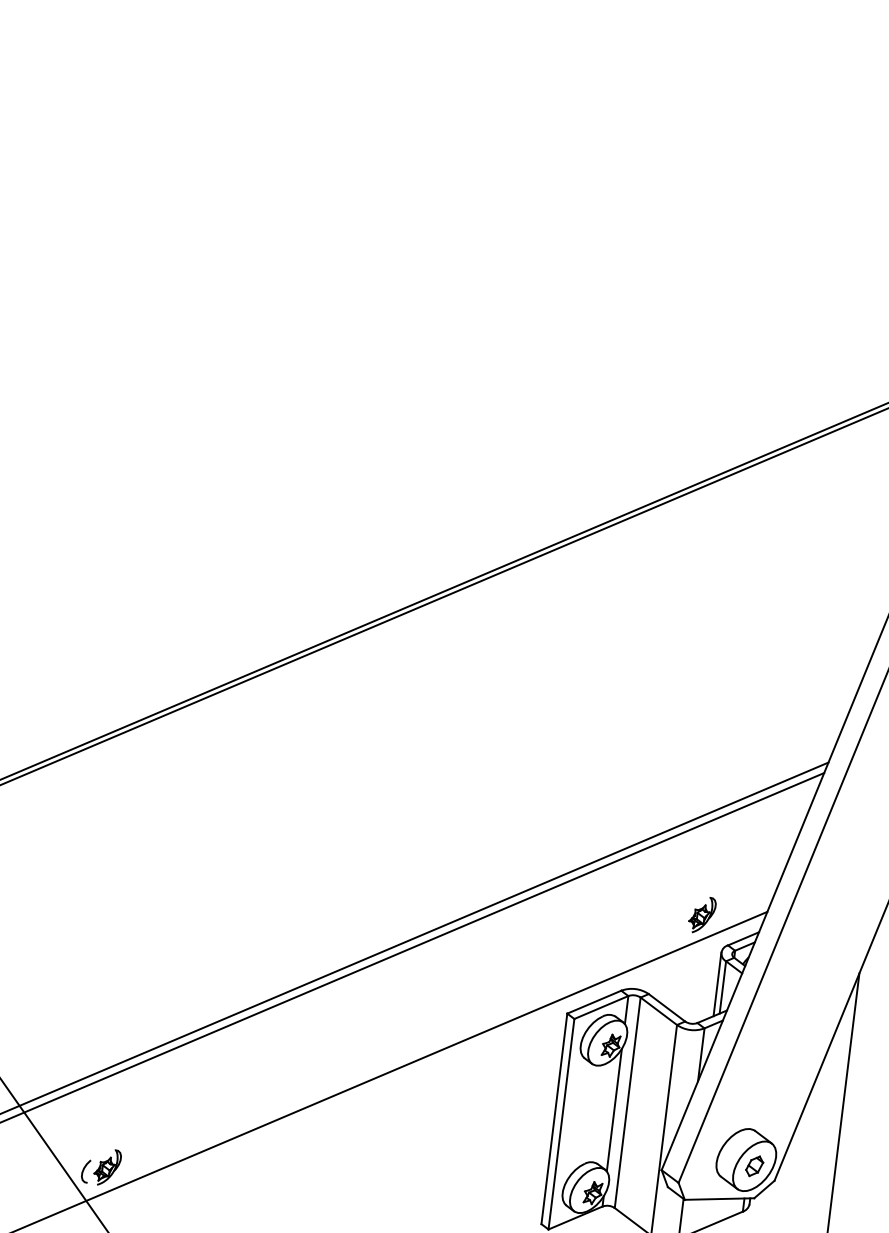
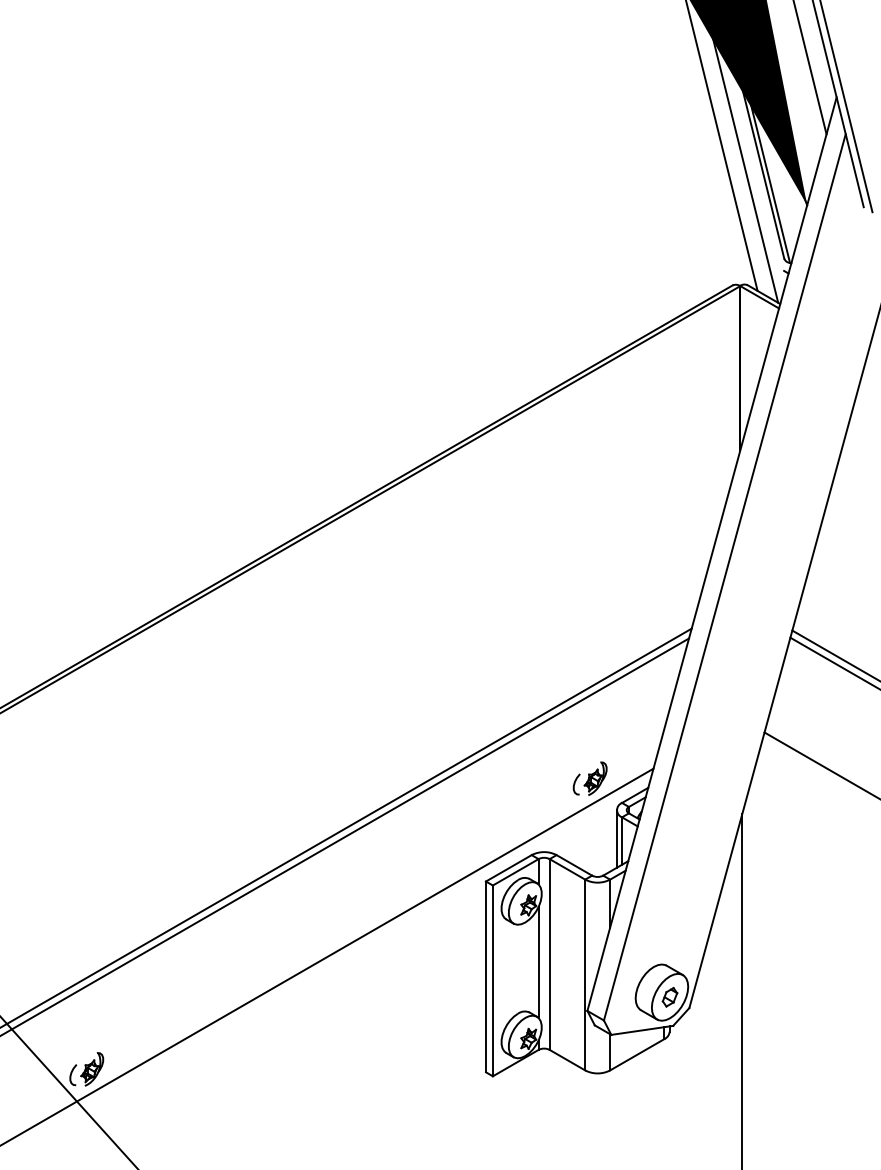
curve: (679, 918) -> (575, 784), added

